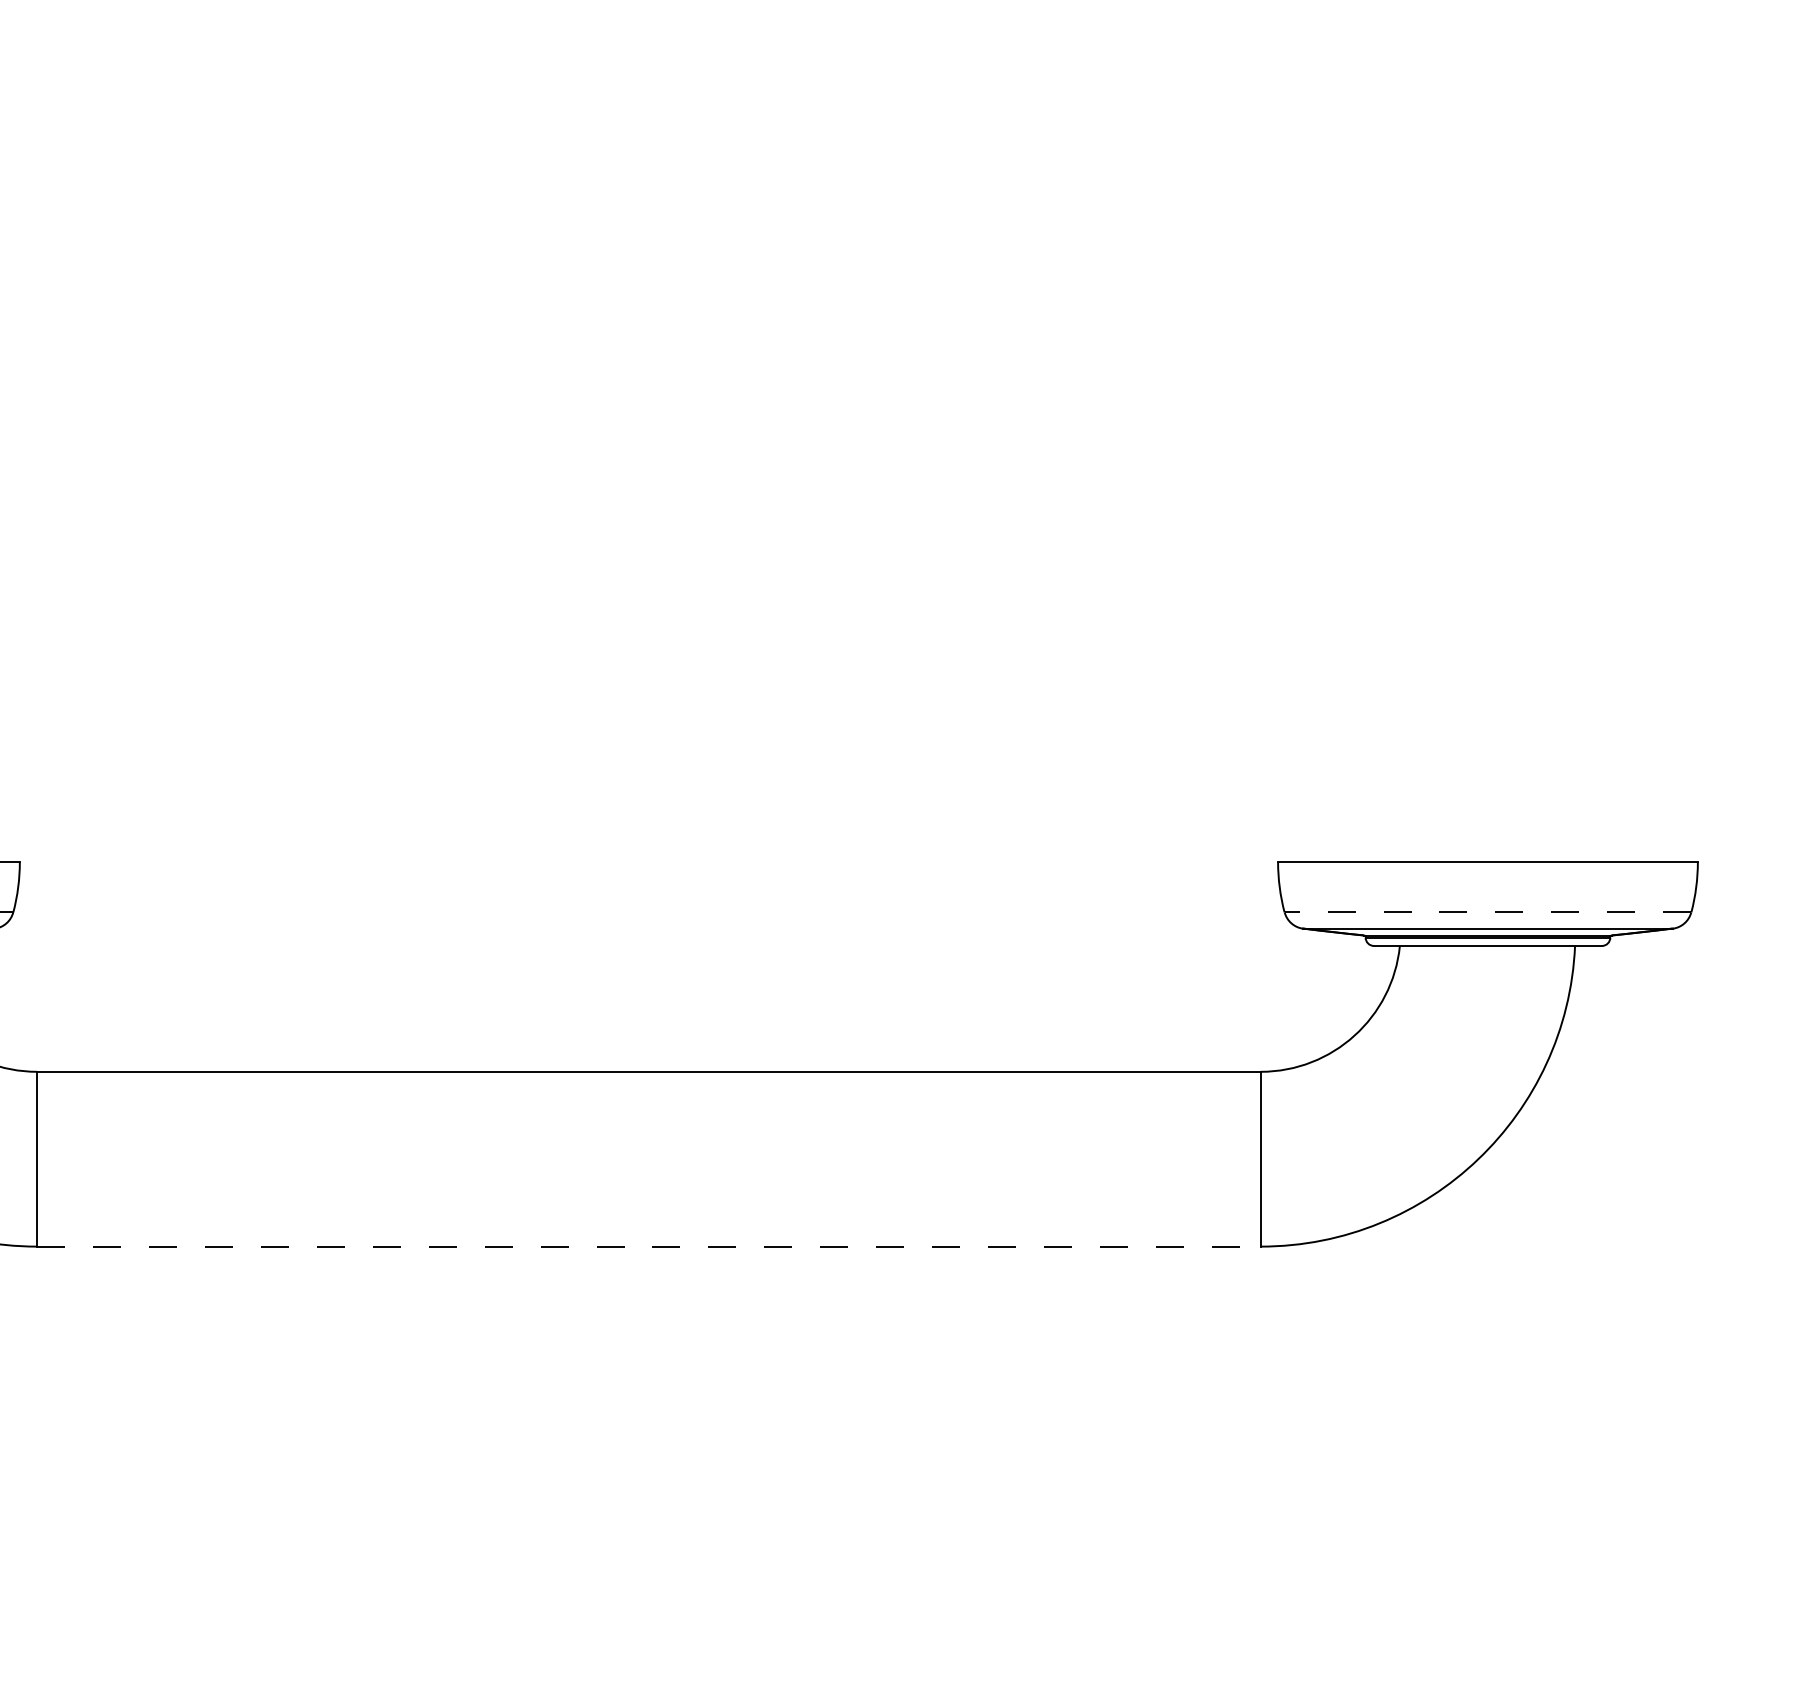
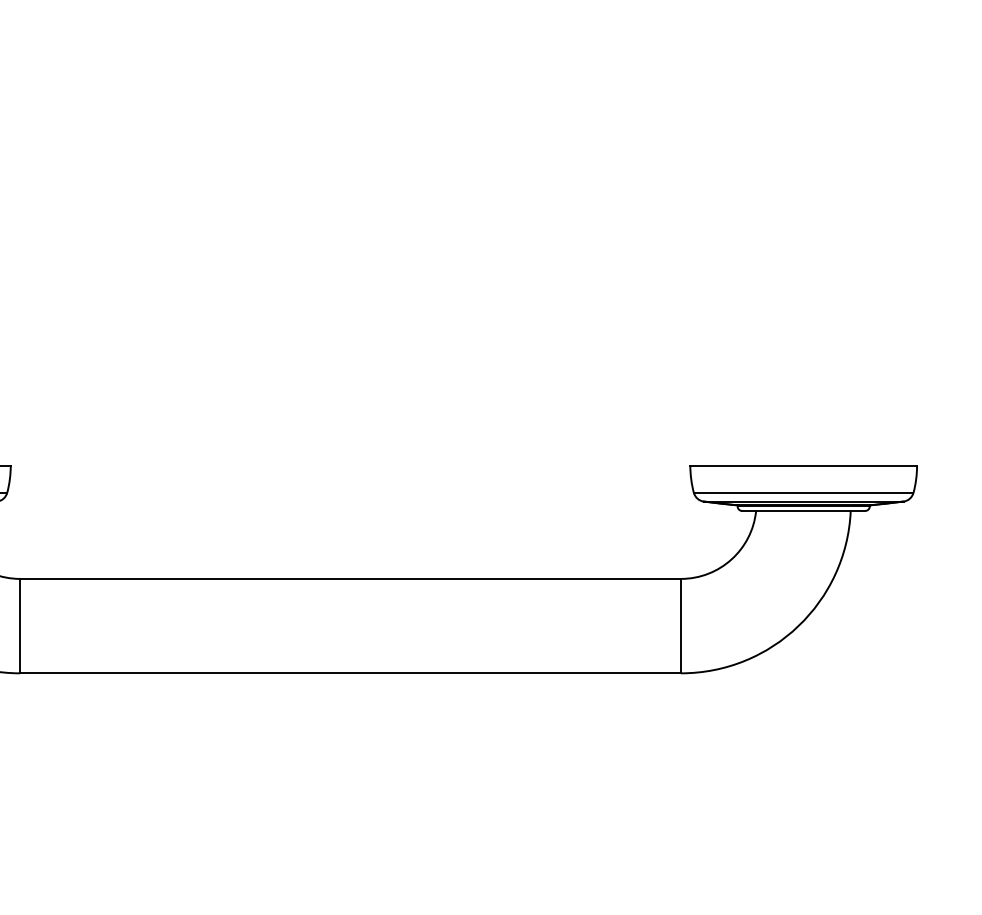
line: (1487, 911) -> (803, 492), dashed -> solid
line: (650, 1246) -> (351, 673), dashed -> solid

